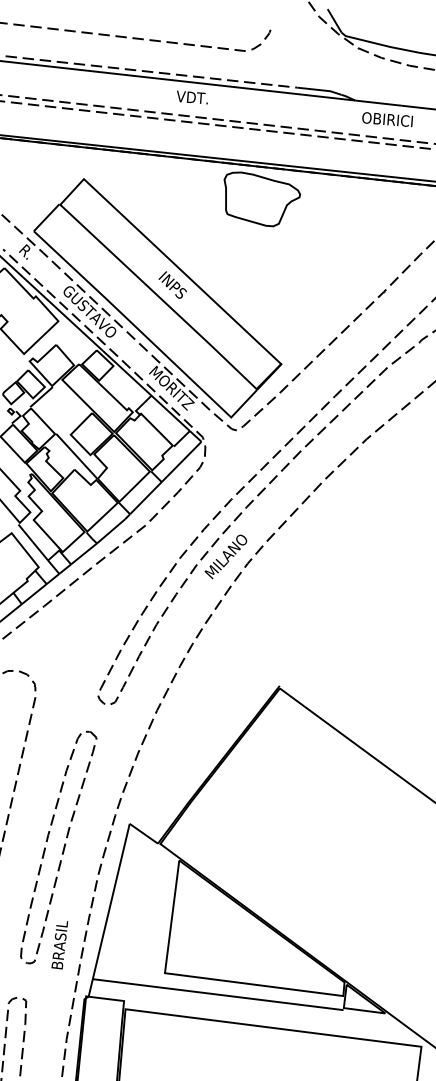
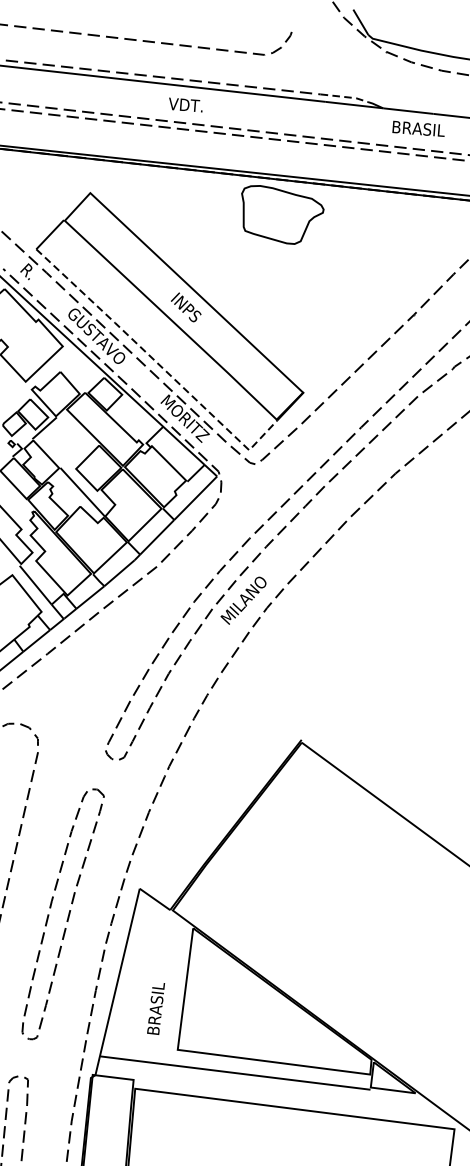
line: (320, 90) -> (345, 97), solid -> dashed
text: (192, 97) -> (185, 105), moved
text: (387, 119) -> (417, 128), OBIRICI -> BRASIL
line: (146, 337) -> (157, 363), solid -> dashed
text: (59, 945) -> (155, 1009), moved

